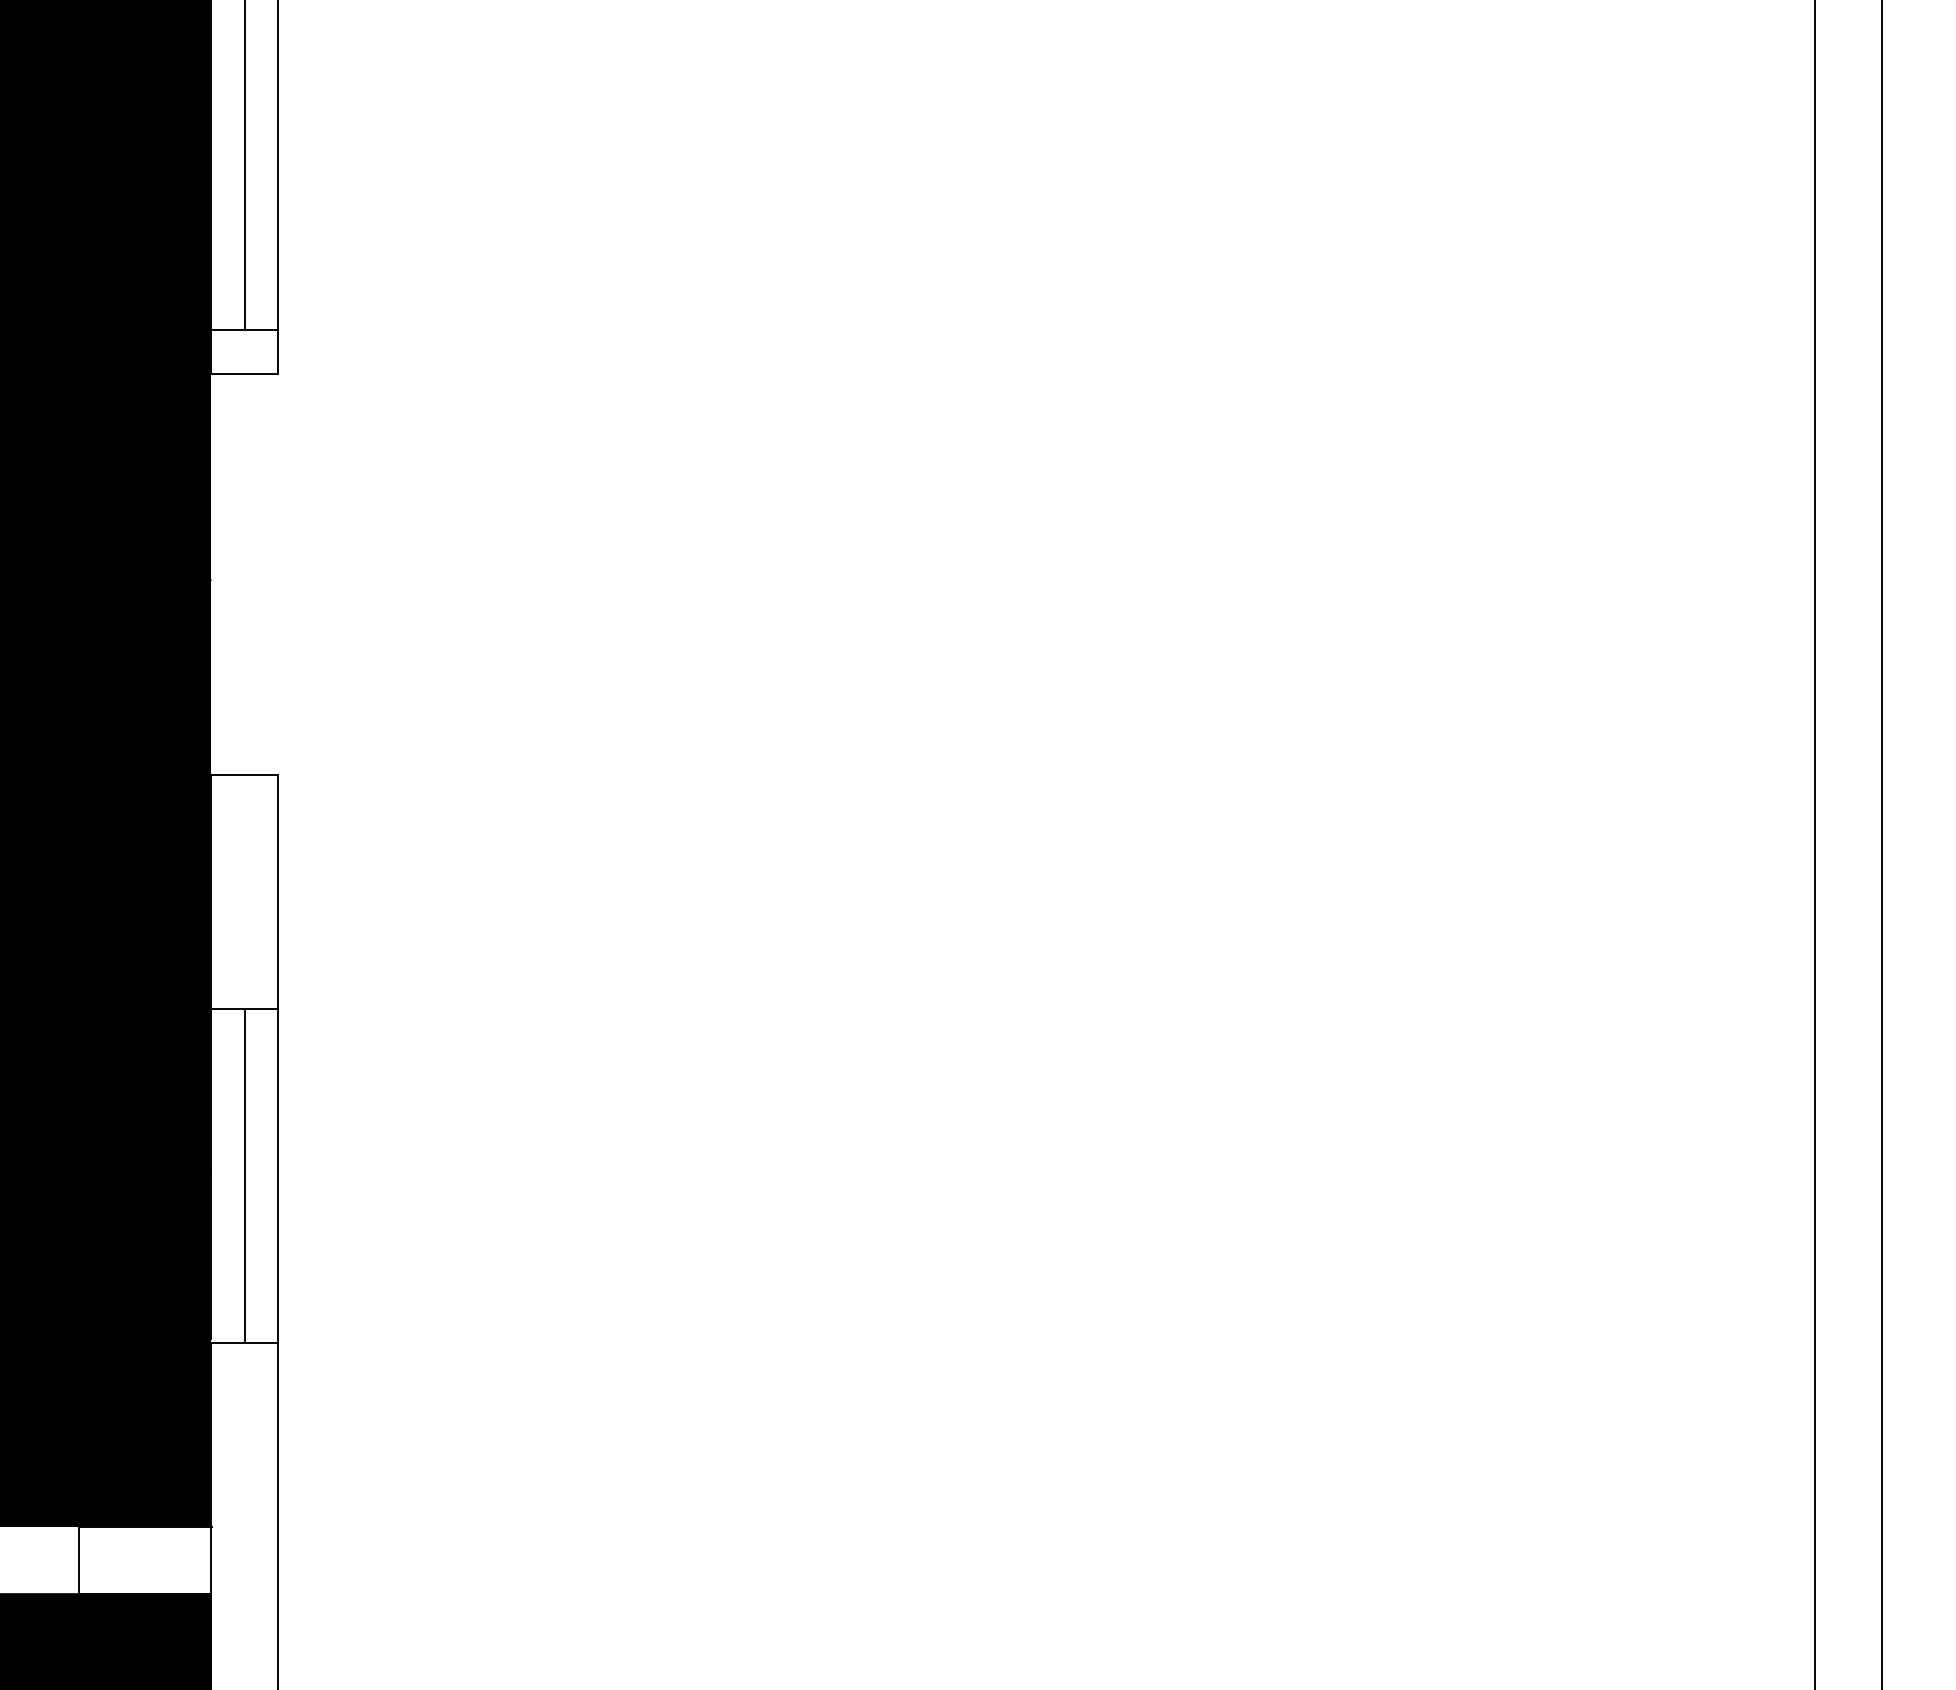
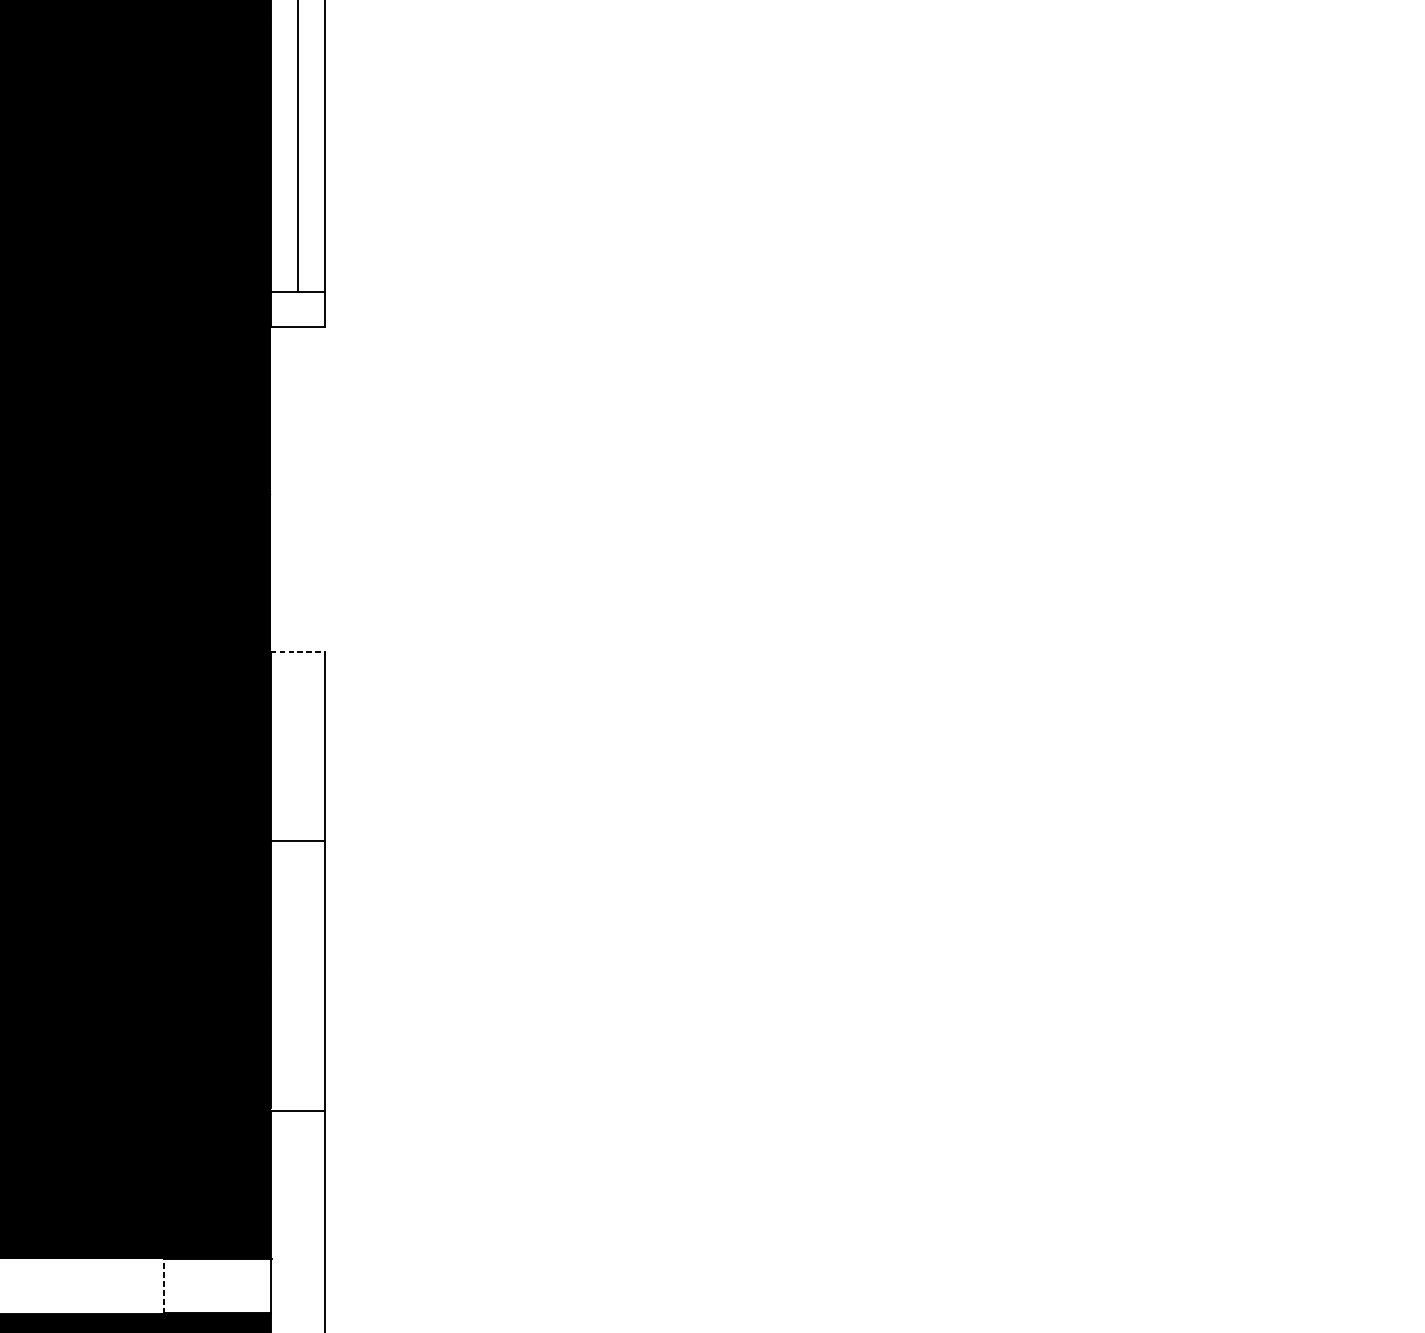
line: (245, 774) -> (298, 651), solid -> dashed
line: (244, 1175) -> (297, 975), removed
line: (79, 1559) -> (164, 1285), solid -> dashed

